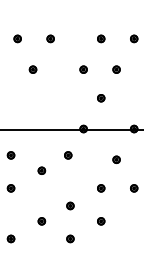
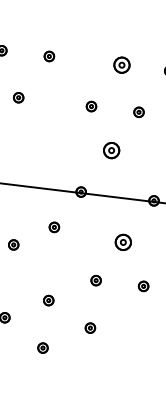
part: (101, 38) -> (122, 64), size x1.6
part: (101, 98) -> (112, 151), size x1.6
part: (116, 159) -> (123, 241), size x1.6

